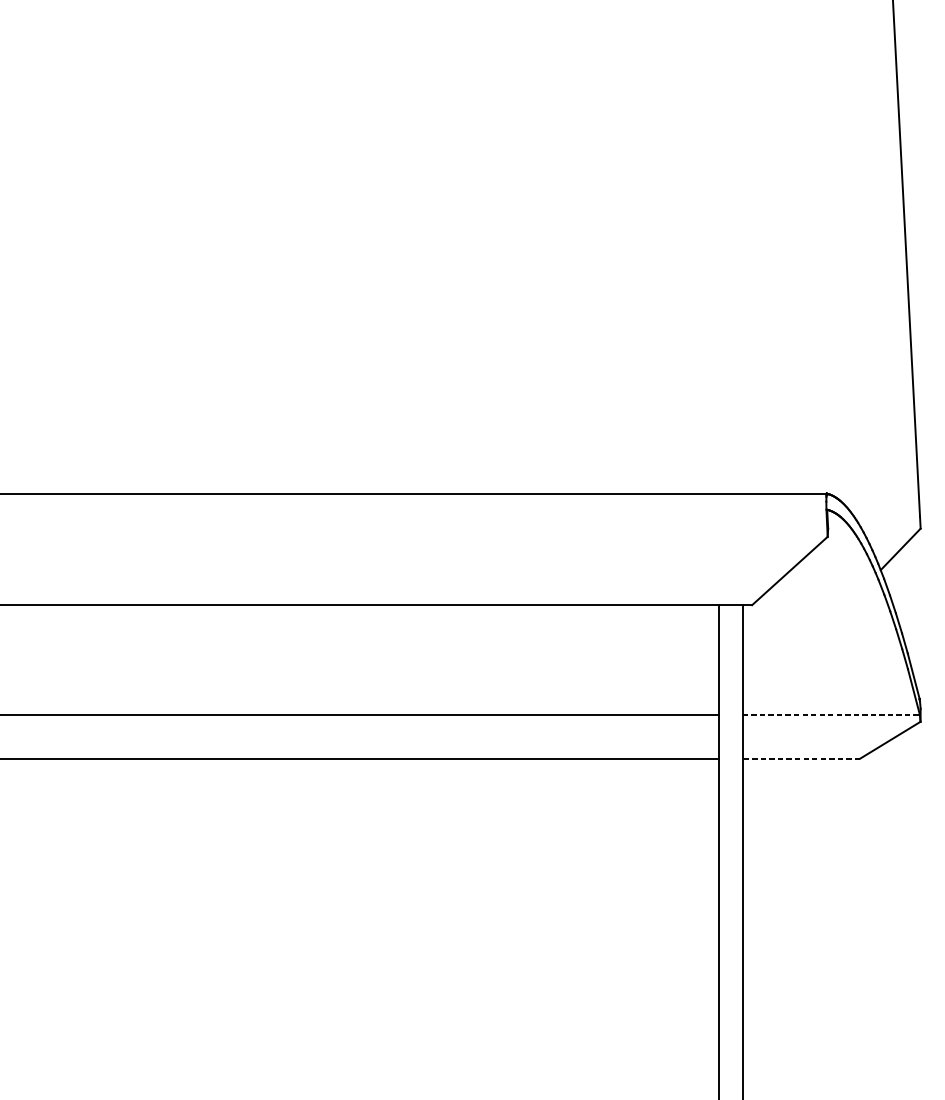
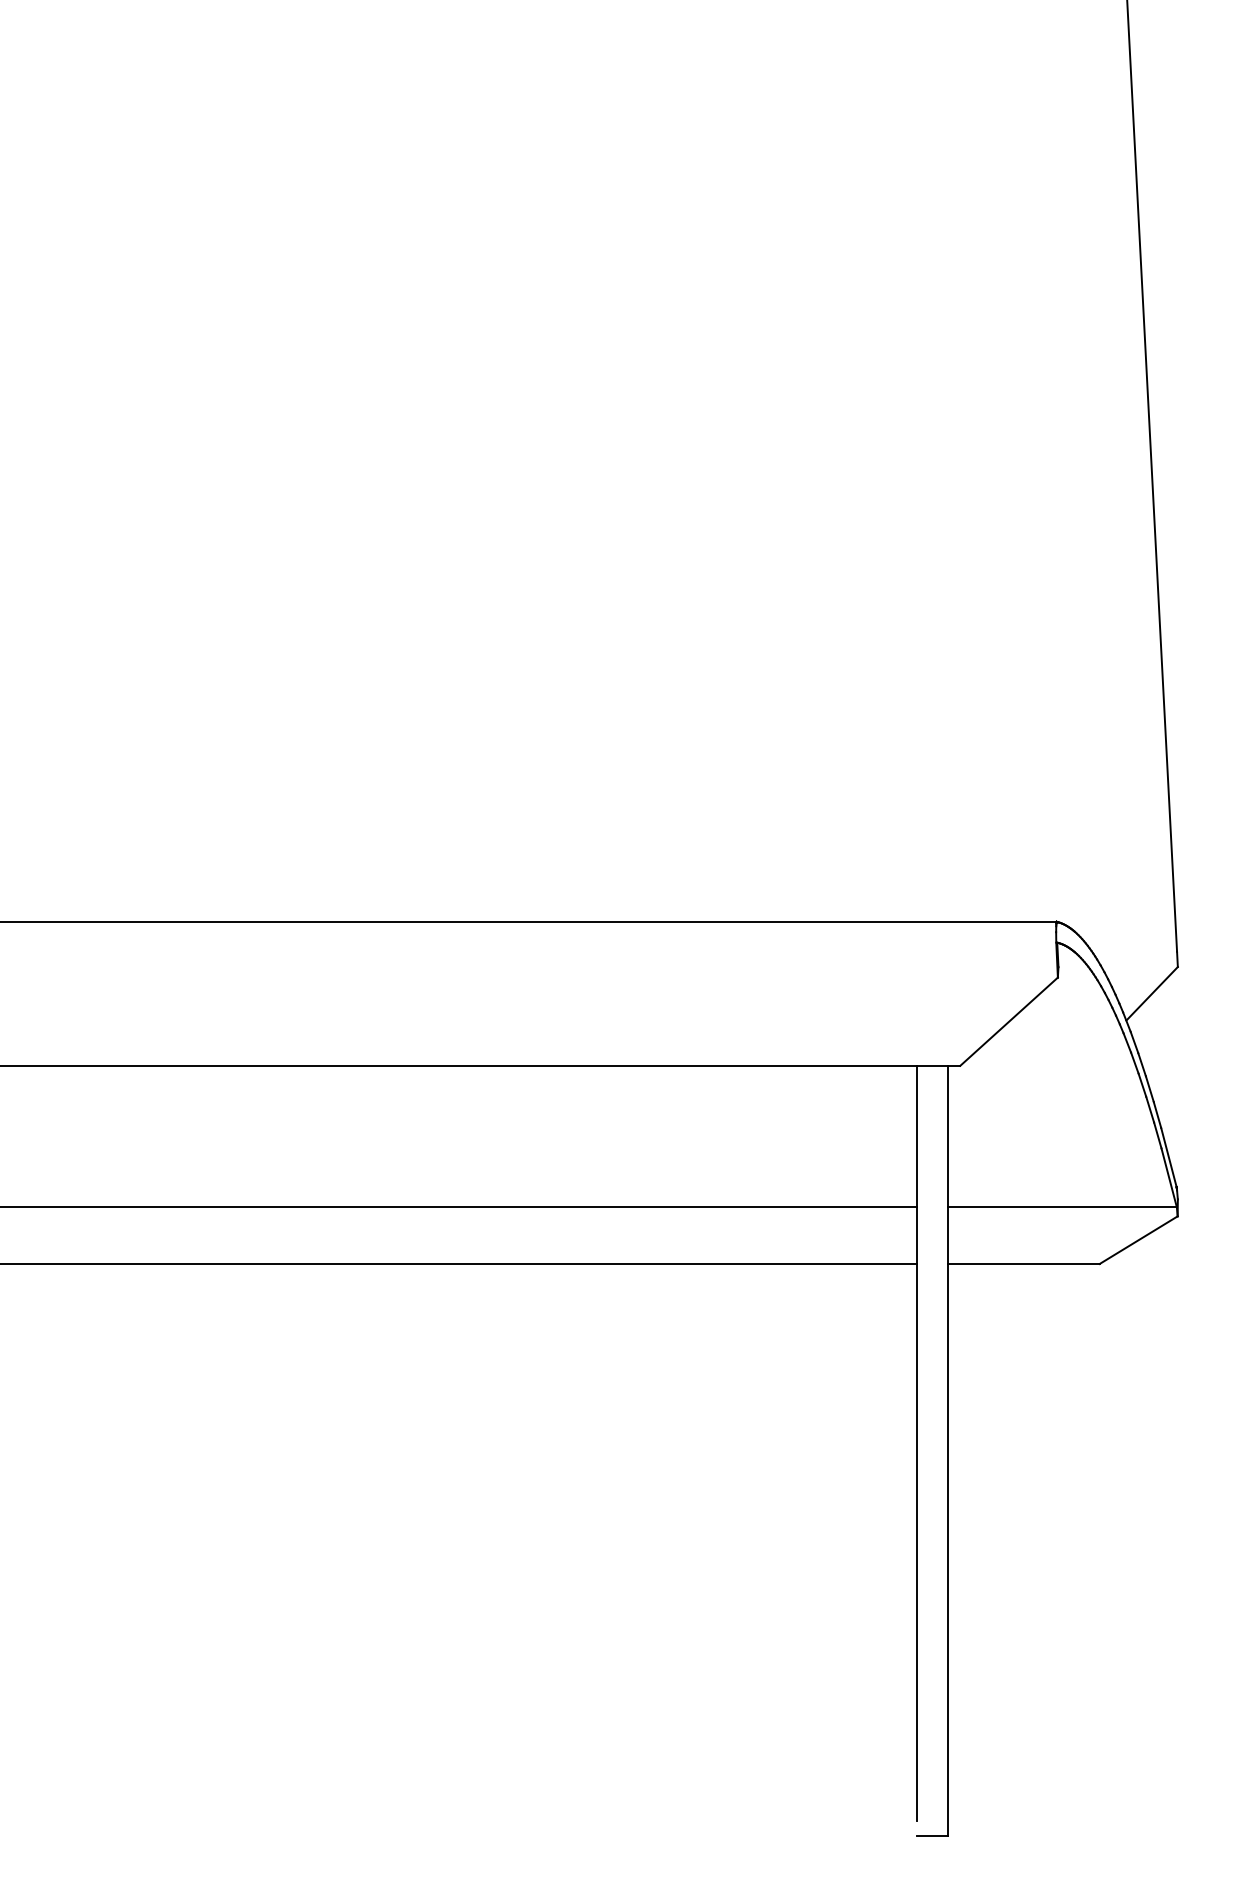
line: (832, 714) -> (1063, 1207), dashed -> solid
line: (801, 759) -> (1024, 1264), dashed -> solid

